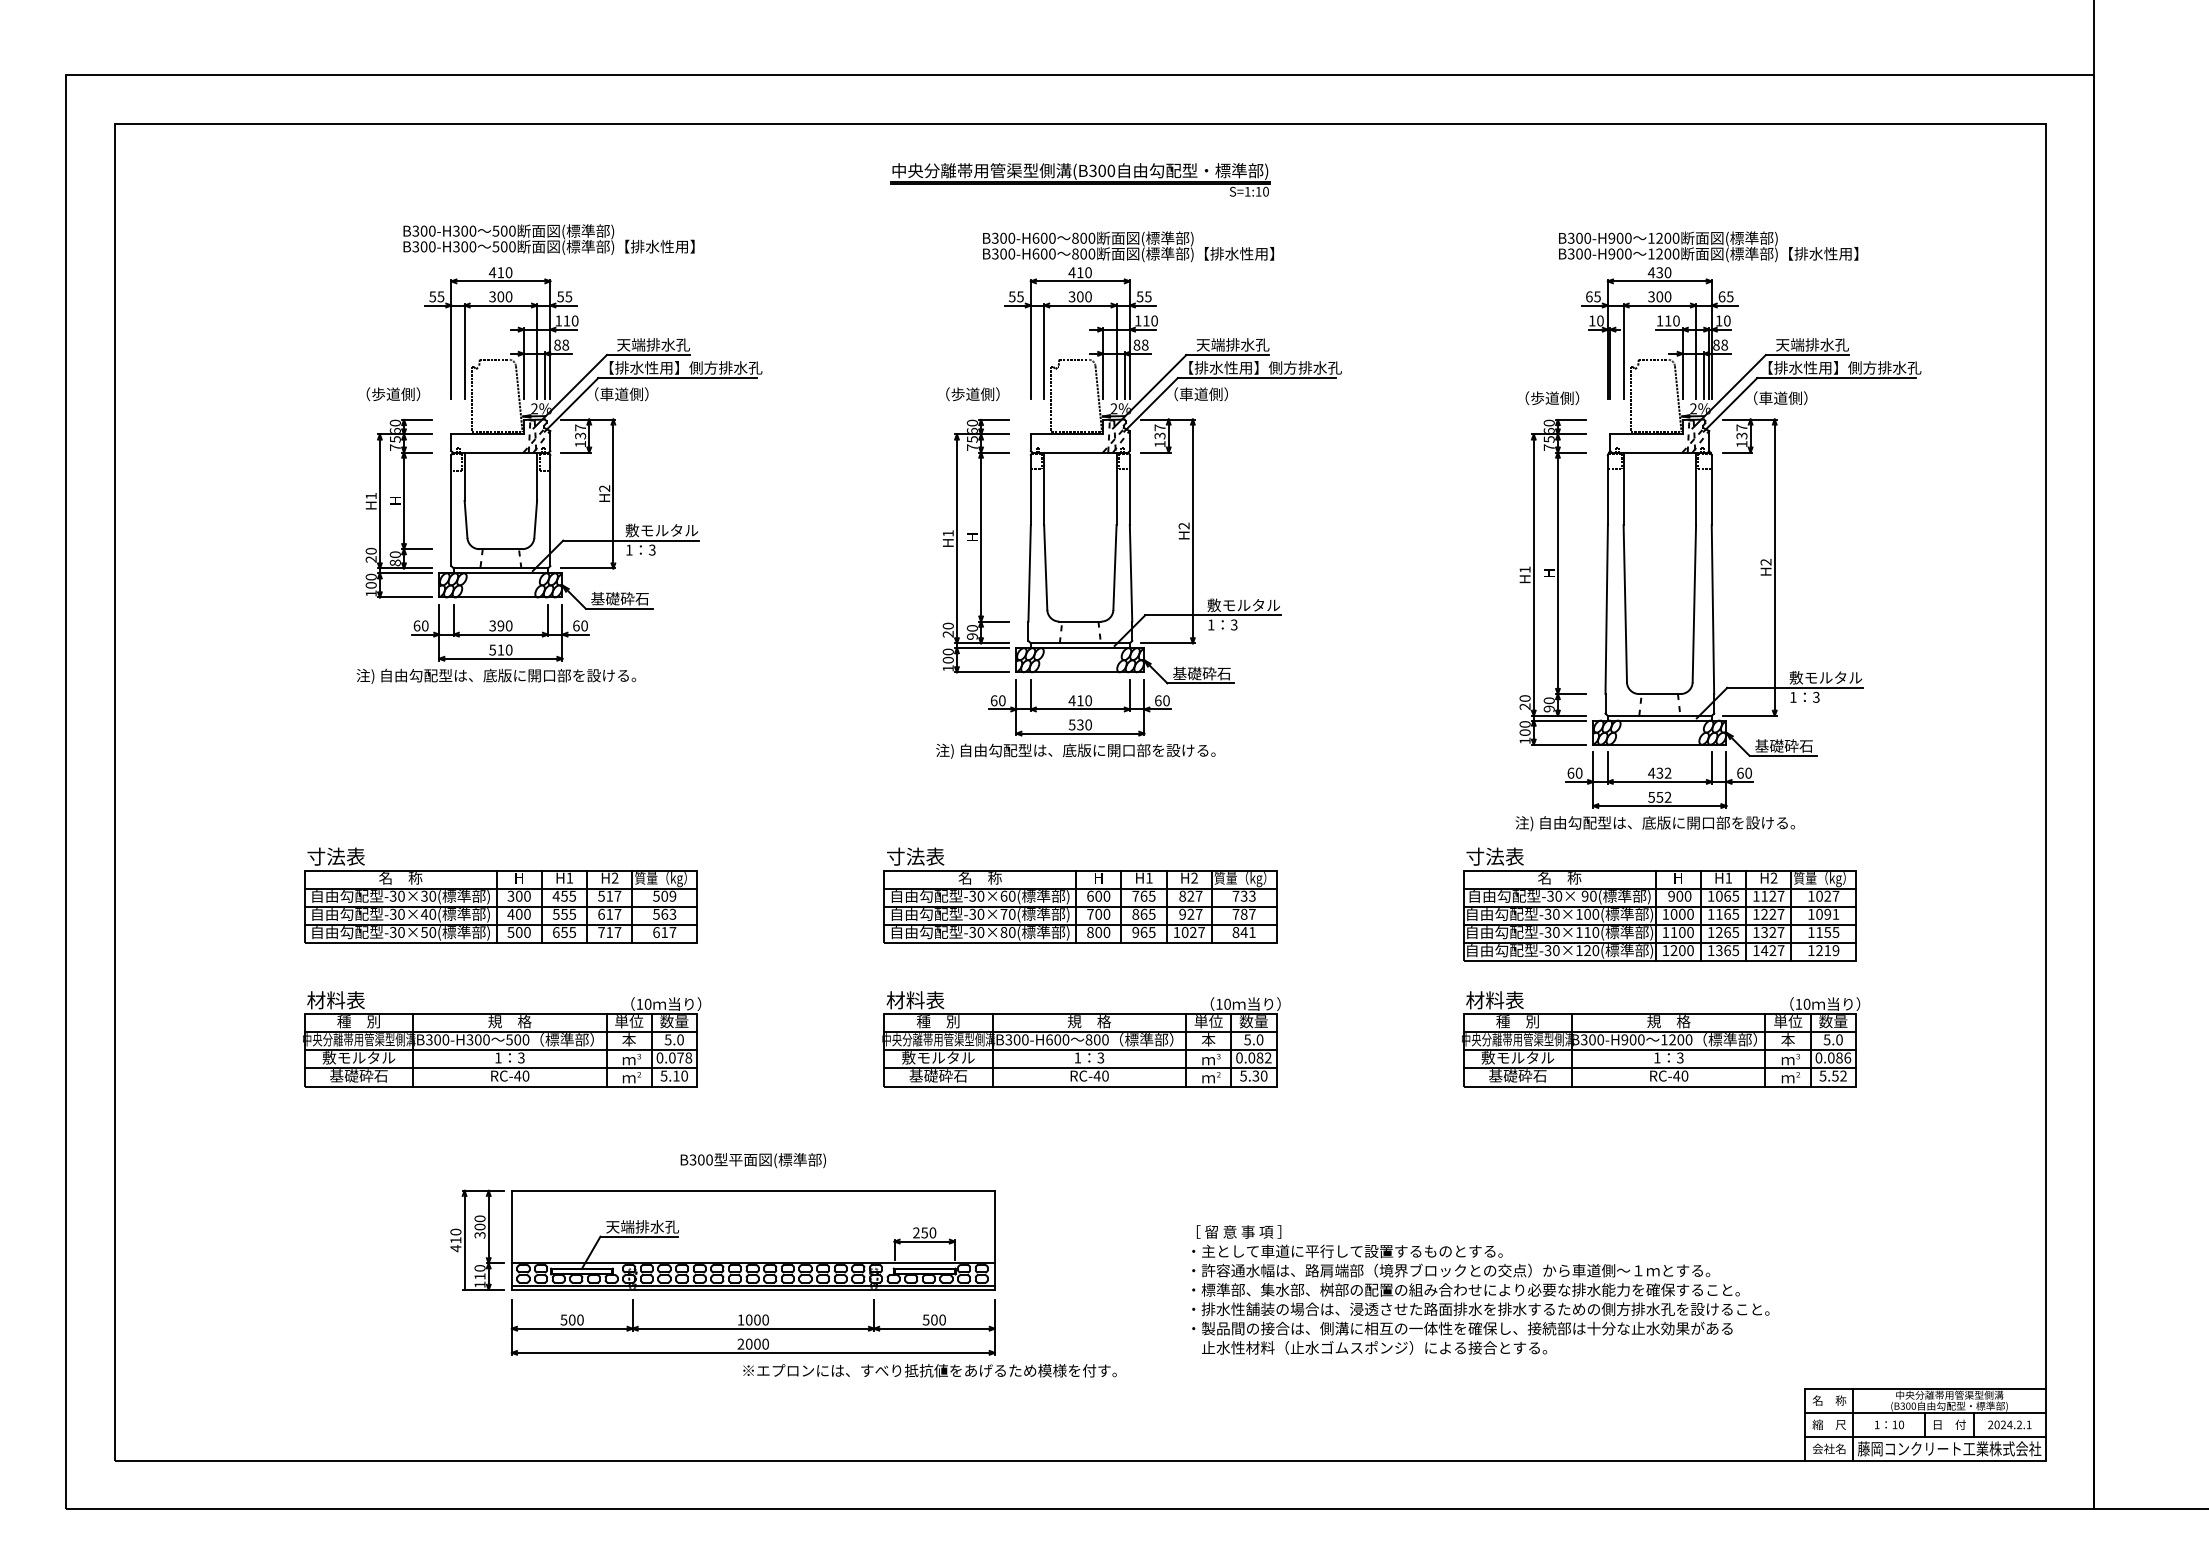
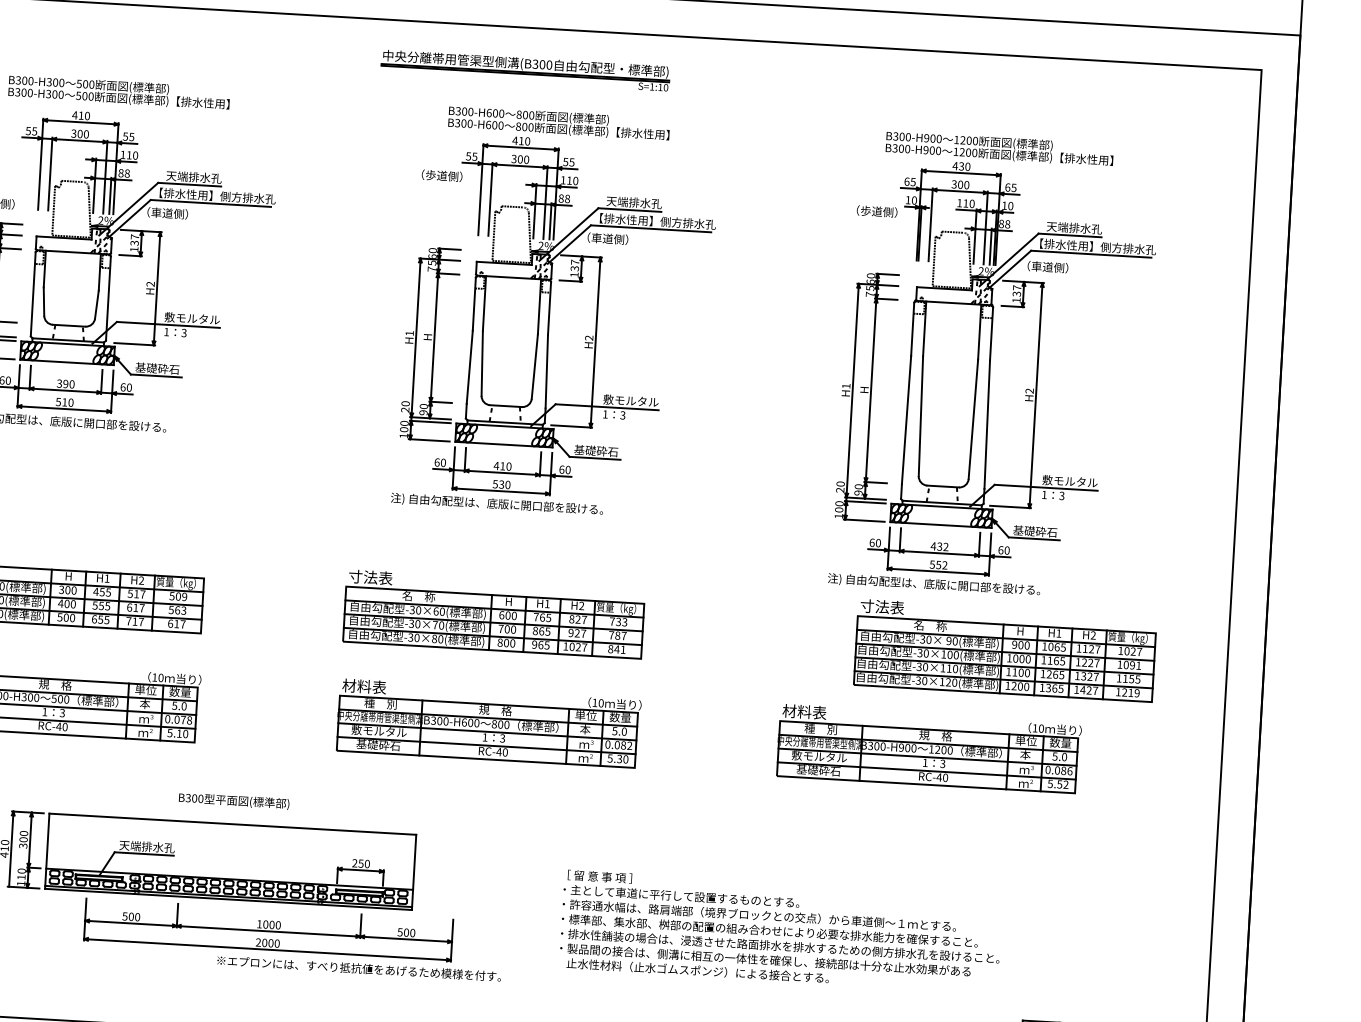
text: (972, 394) -> (441, 175), moved
text: (1552, 397) -> (877, 210), moved
part: (1659, 904) -> (1005, 650), moved
part: (752, 1327) -> (267, 930), moved

